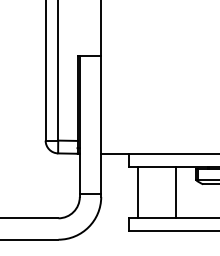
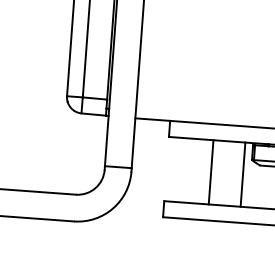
line: (137, 192) -> (211, 172), moved
line: (176, 192) -> (243, 174), moved

